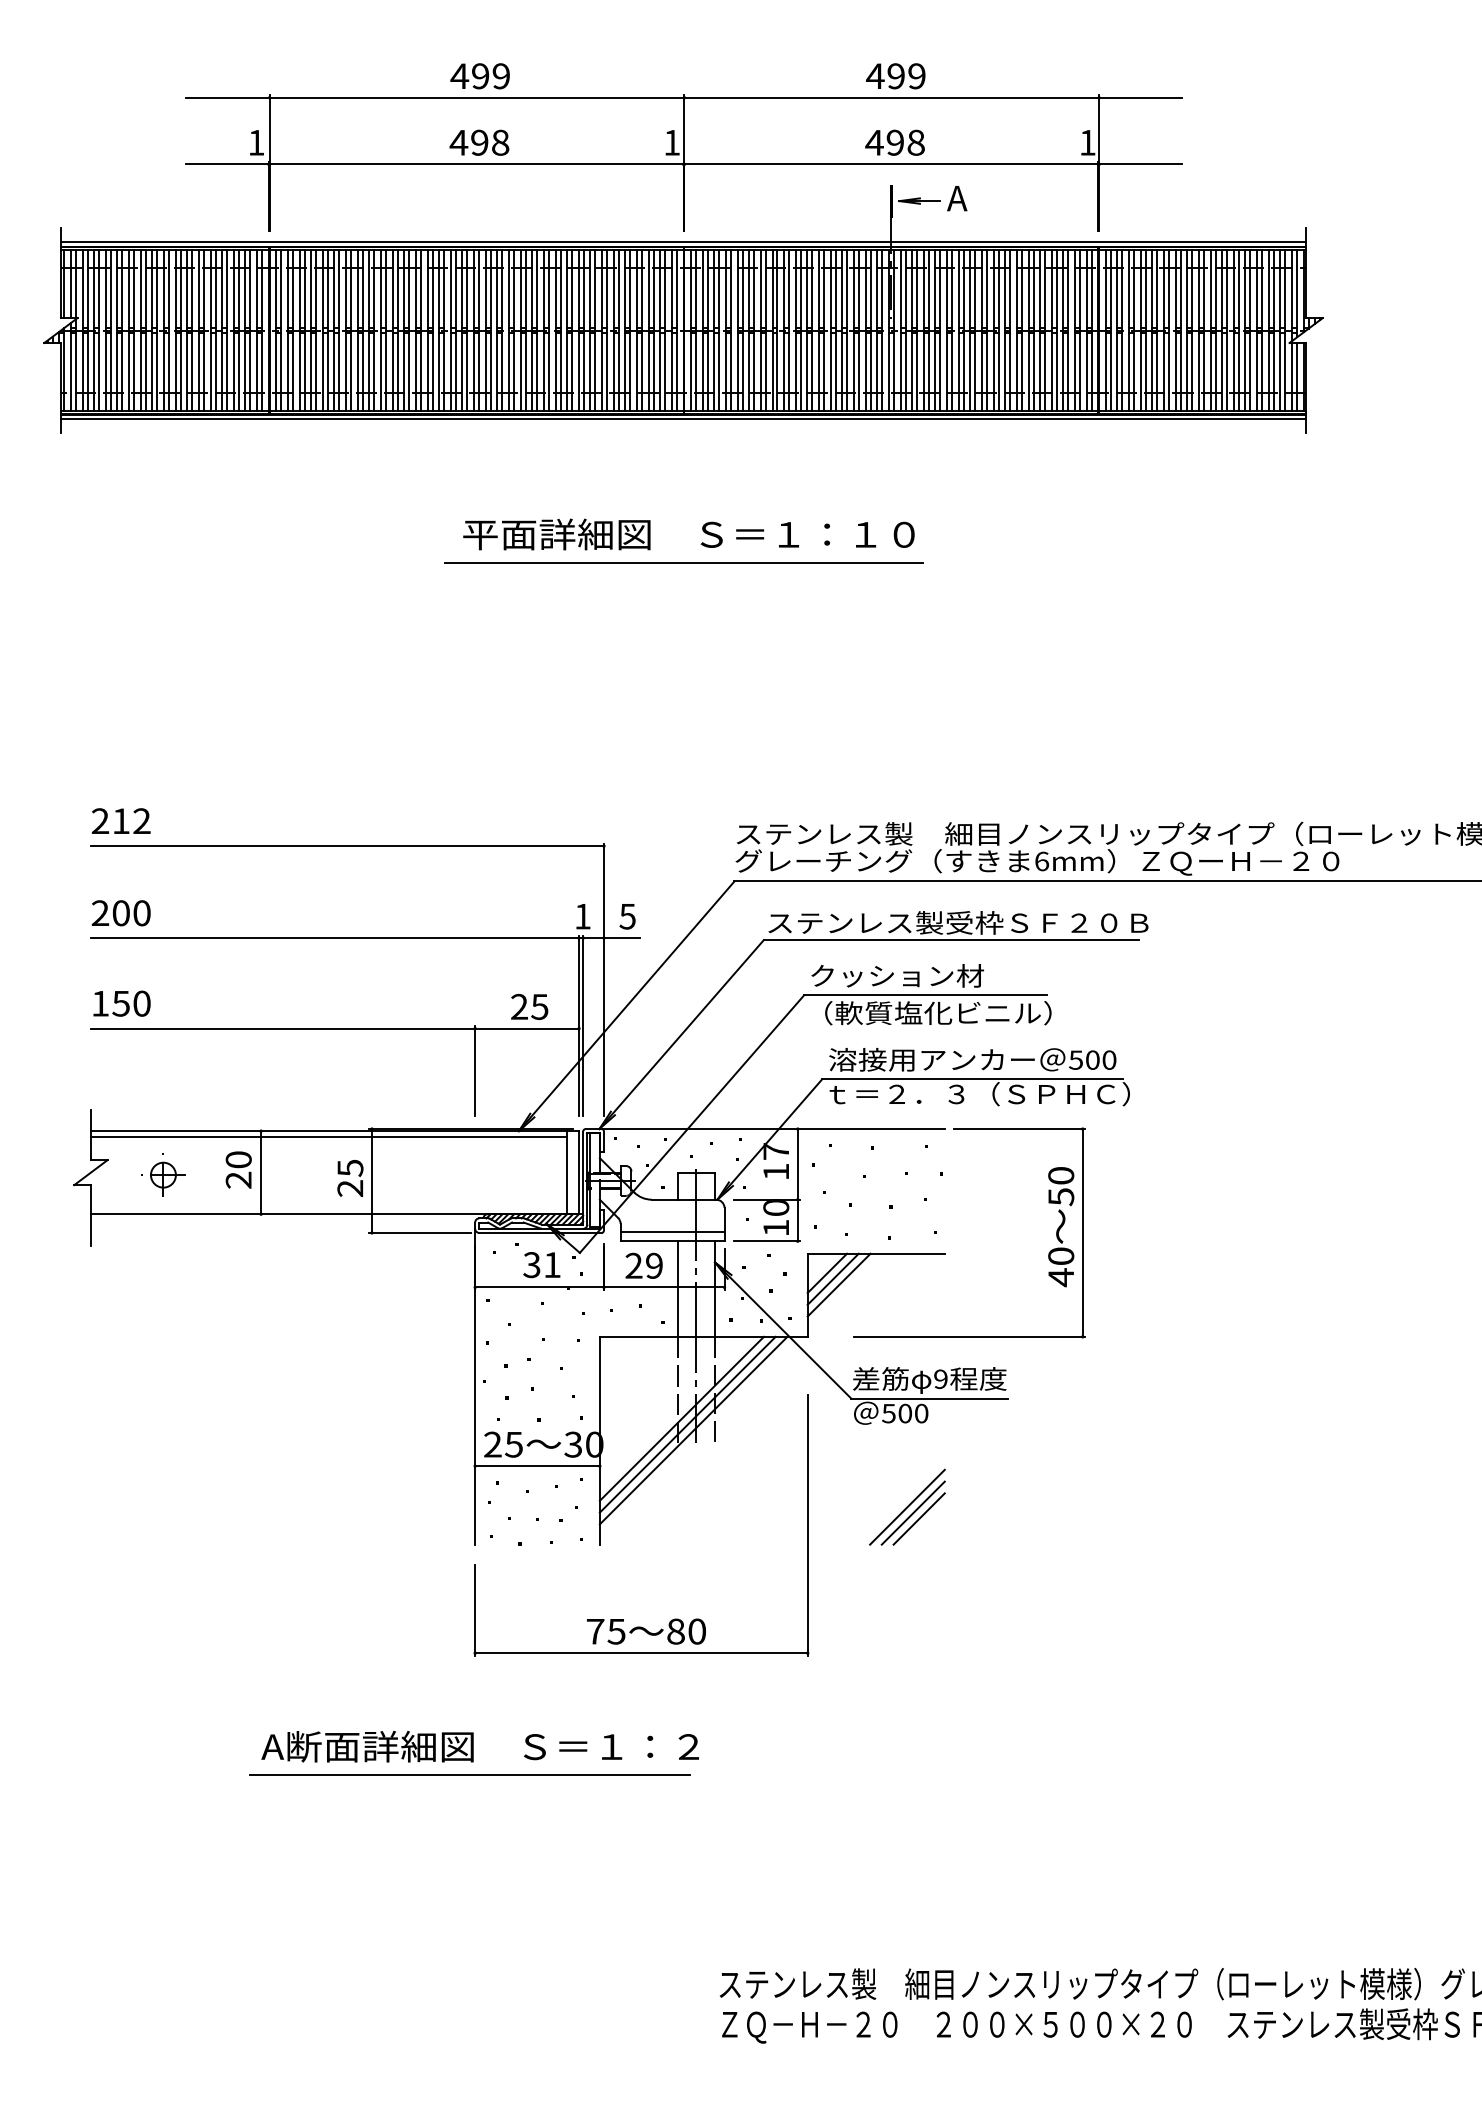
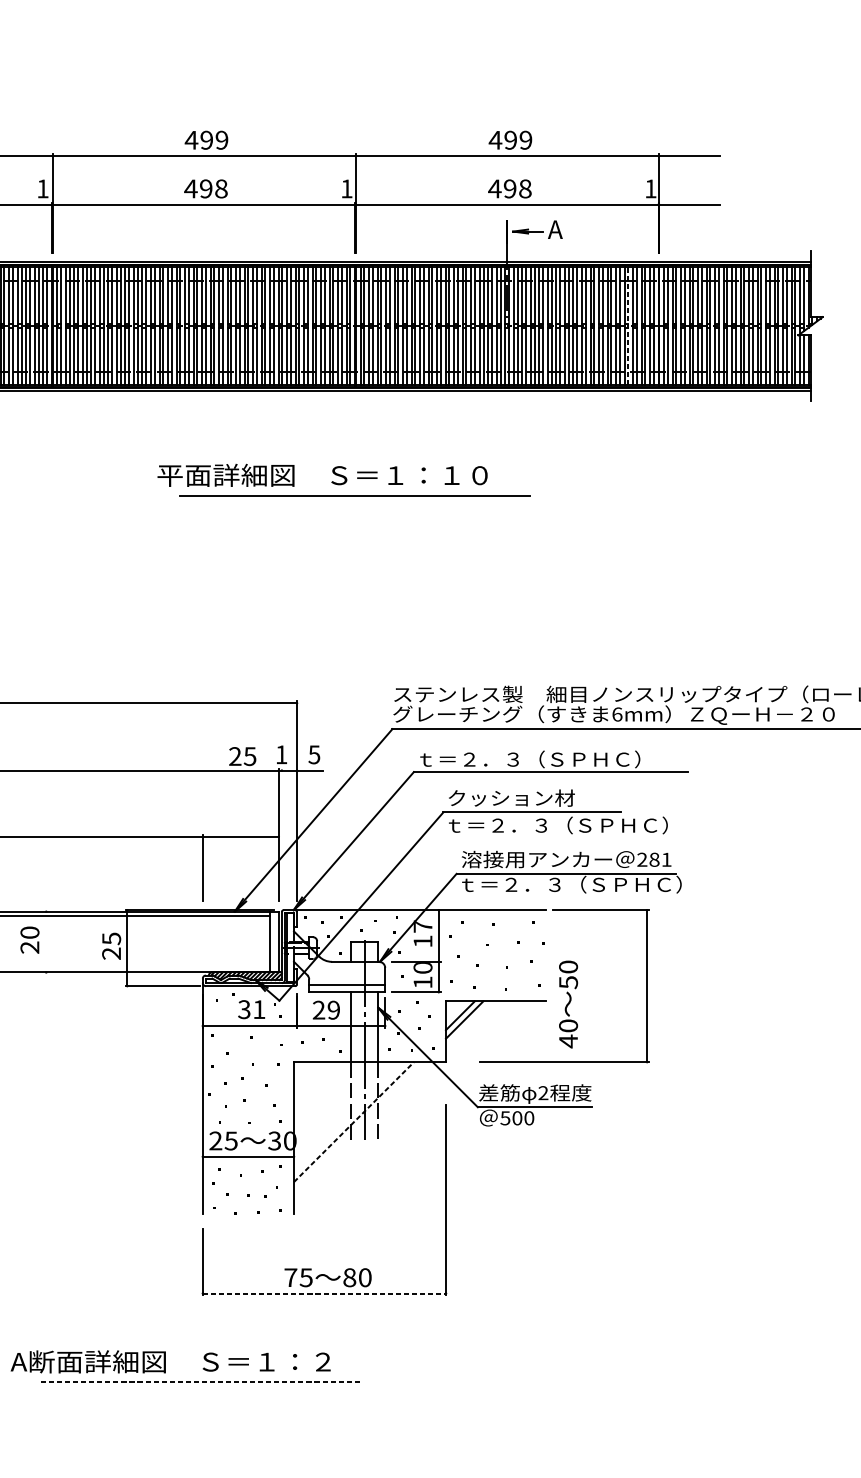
line: (1056, 330) -> (627, 326), solid -> dashed
text: (688, 534) -> (322, 475), moved
text: (958, 922) -> (556, 759), ステンレス製受枠ＳＦ２０Ｂ -> ｔ＝２．３（ＳＰＨＣ）
text: (529, 1006) -> (242, 756), moved
text: (961, 1013) -> (558, 825), （軟質塩化ビニル） -> ｔ＝２．３（ＳＰＨＣ）
line: (583, 1025) -> (282, 834), removed
text: (1092, 1059) -> (654, 859), 500 -> 281
line: (261, 1172) -> (46, 941), removed
text: (1061, 1227) -> (568, 1004), moved
line: (838, 1284) -> (468, 1023), removed
text: (940, 1379) -> (543, 1093), 9 -> 2
line: (681, 1418) -> (353, 1121), solid -> dashed
line: (687, 1424) -> (358, 1126), removed
line: (693, 1430) -> (362, 1130), removed
line: (907, 1506) -> (519, 1186), removed
line: (912, 1512) -> (522, 1190), removed
line: (918, 1518) -> (527, 1194), removed
line: (641, 1653) -> (324, 1293), solid -> dashed
text: (479, 1746) -> (170, 1361), moved
line: (470, 1774) -> (199, 1382), solid -> dashed

